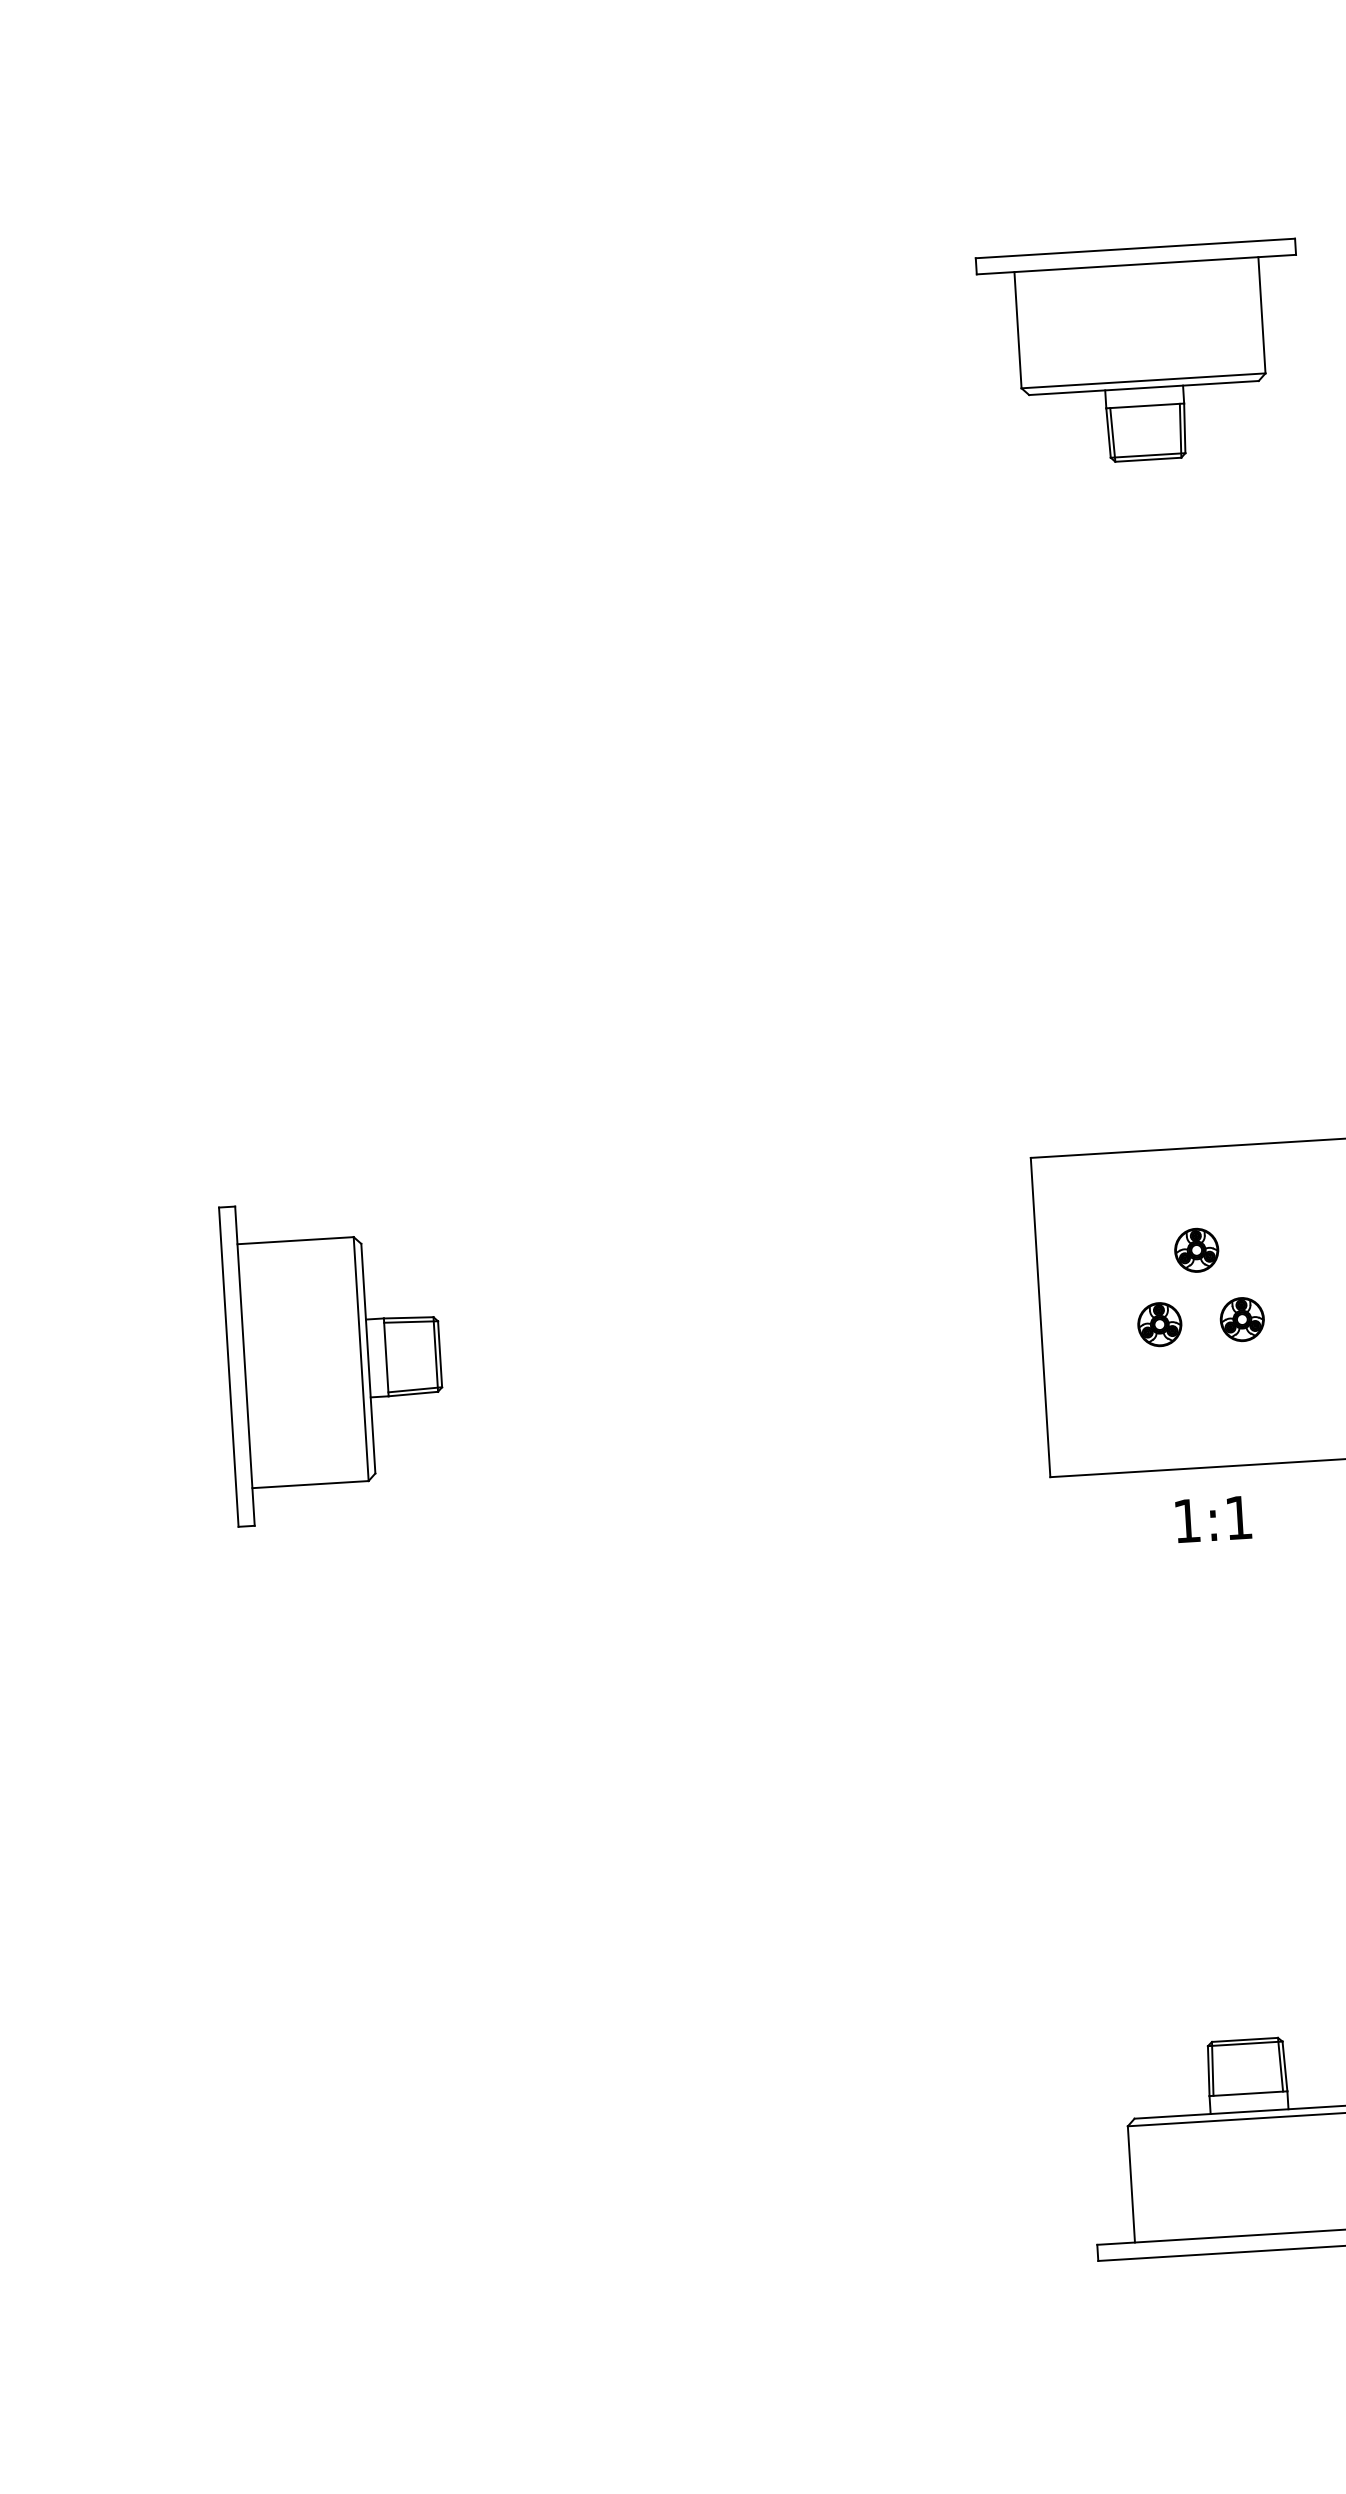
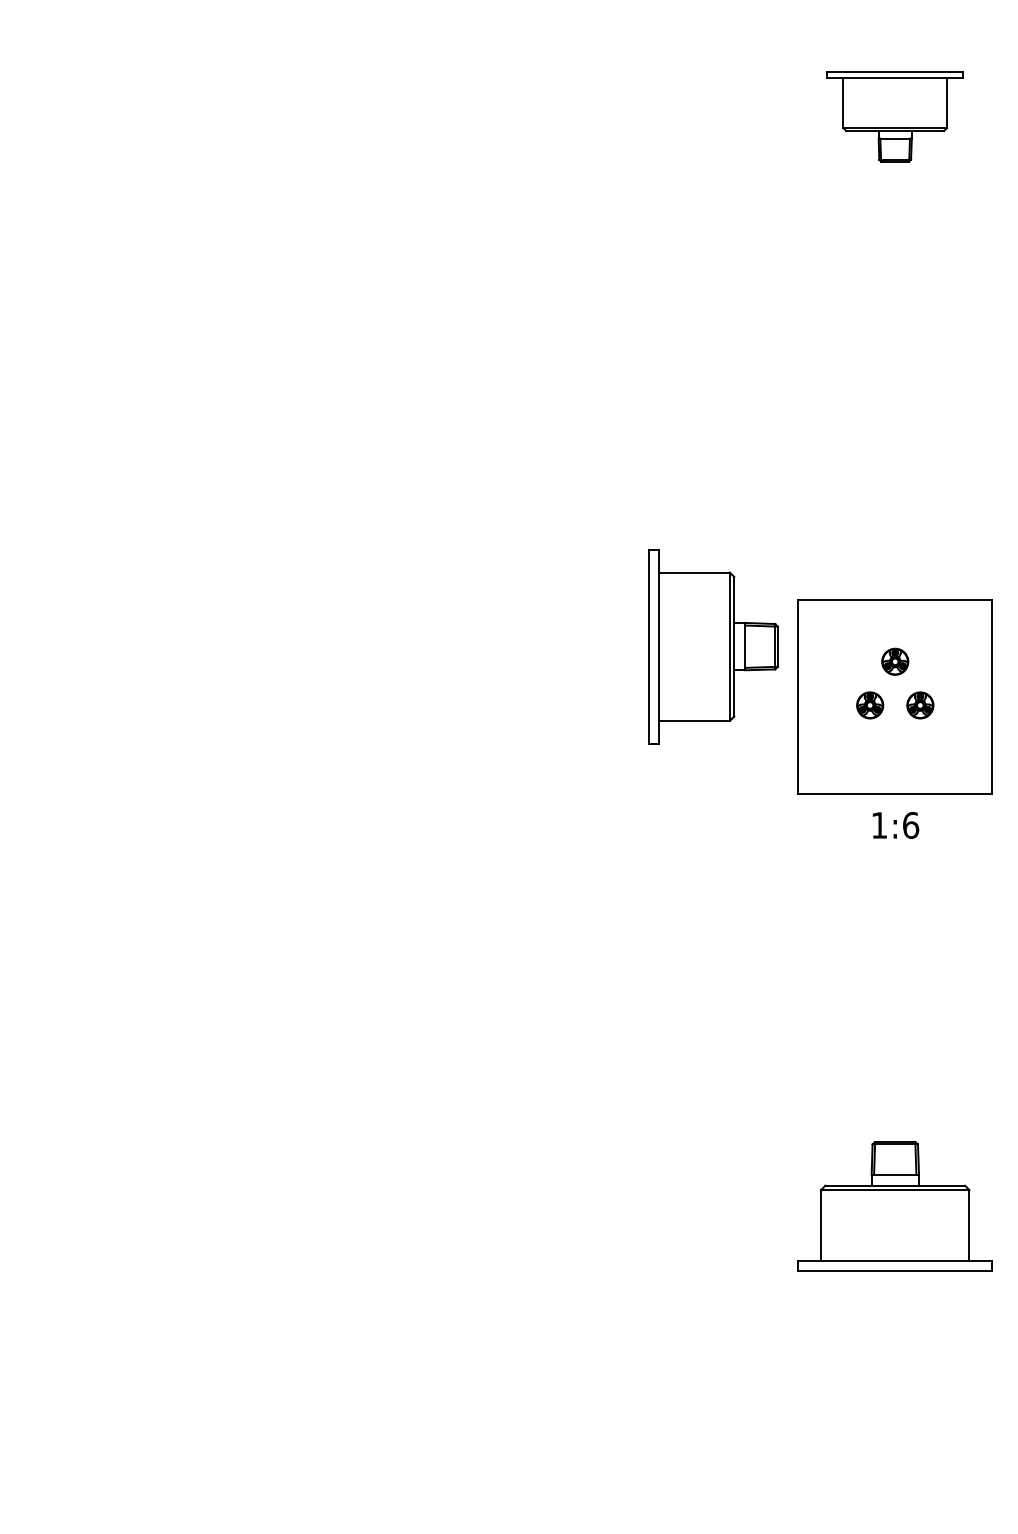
part: (1140, 353) -> (894, 116), size x0.7
part: (334, 1360) -> (713, 646), moved
text: (1239, 1517) -> (911, 825), 1:1 -> 1:6

